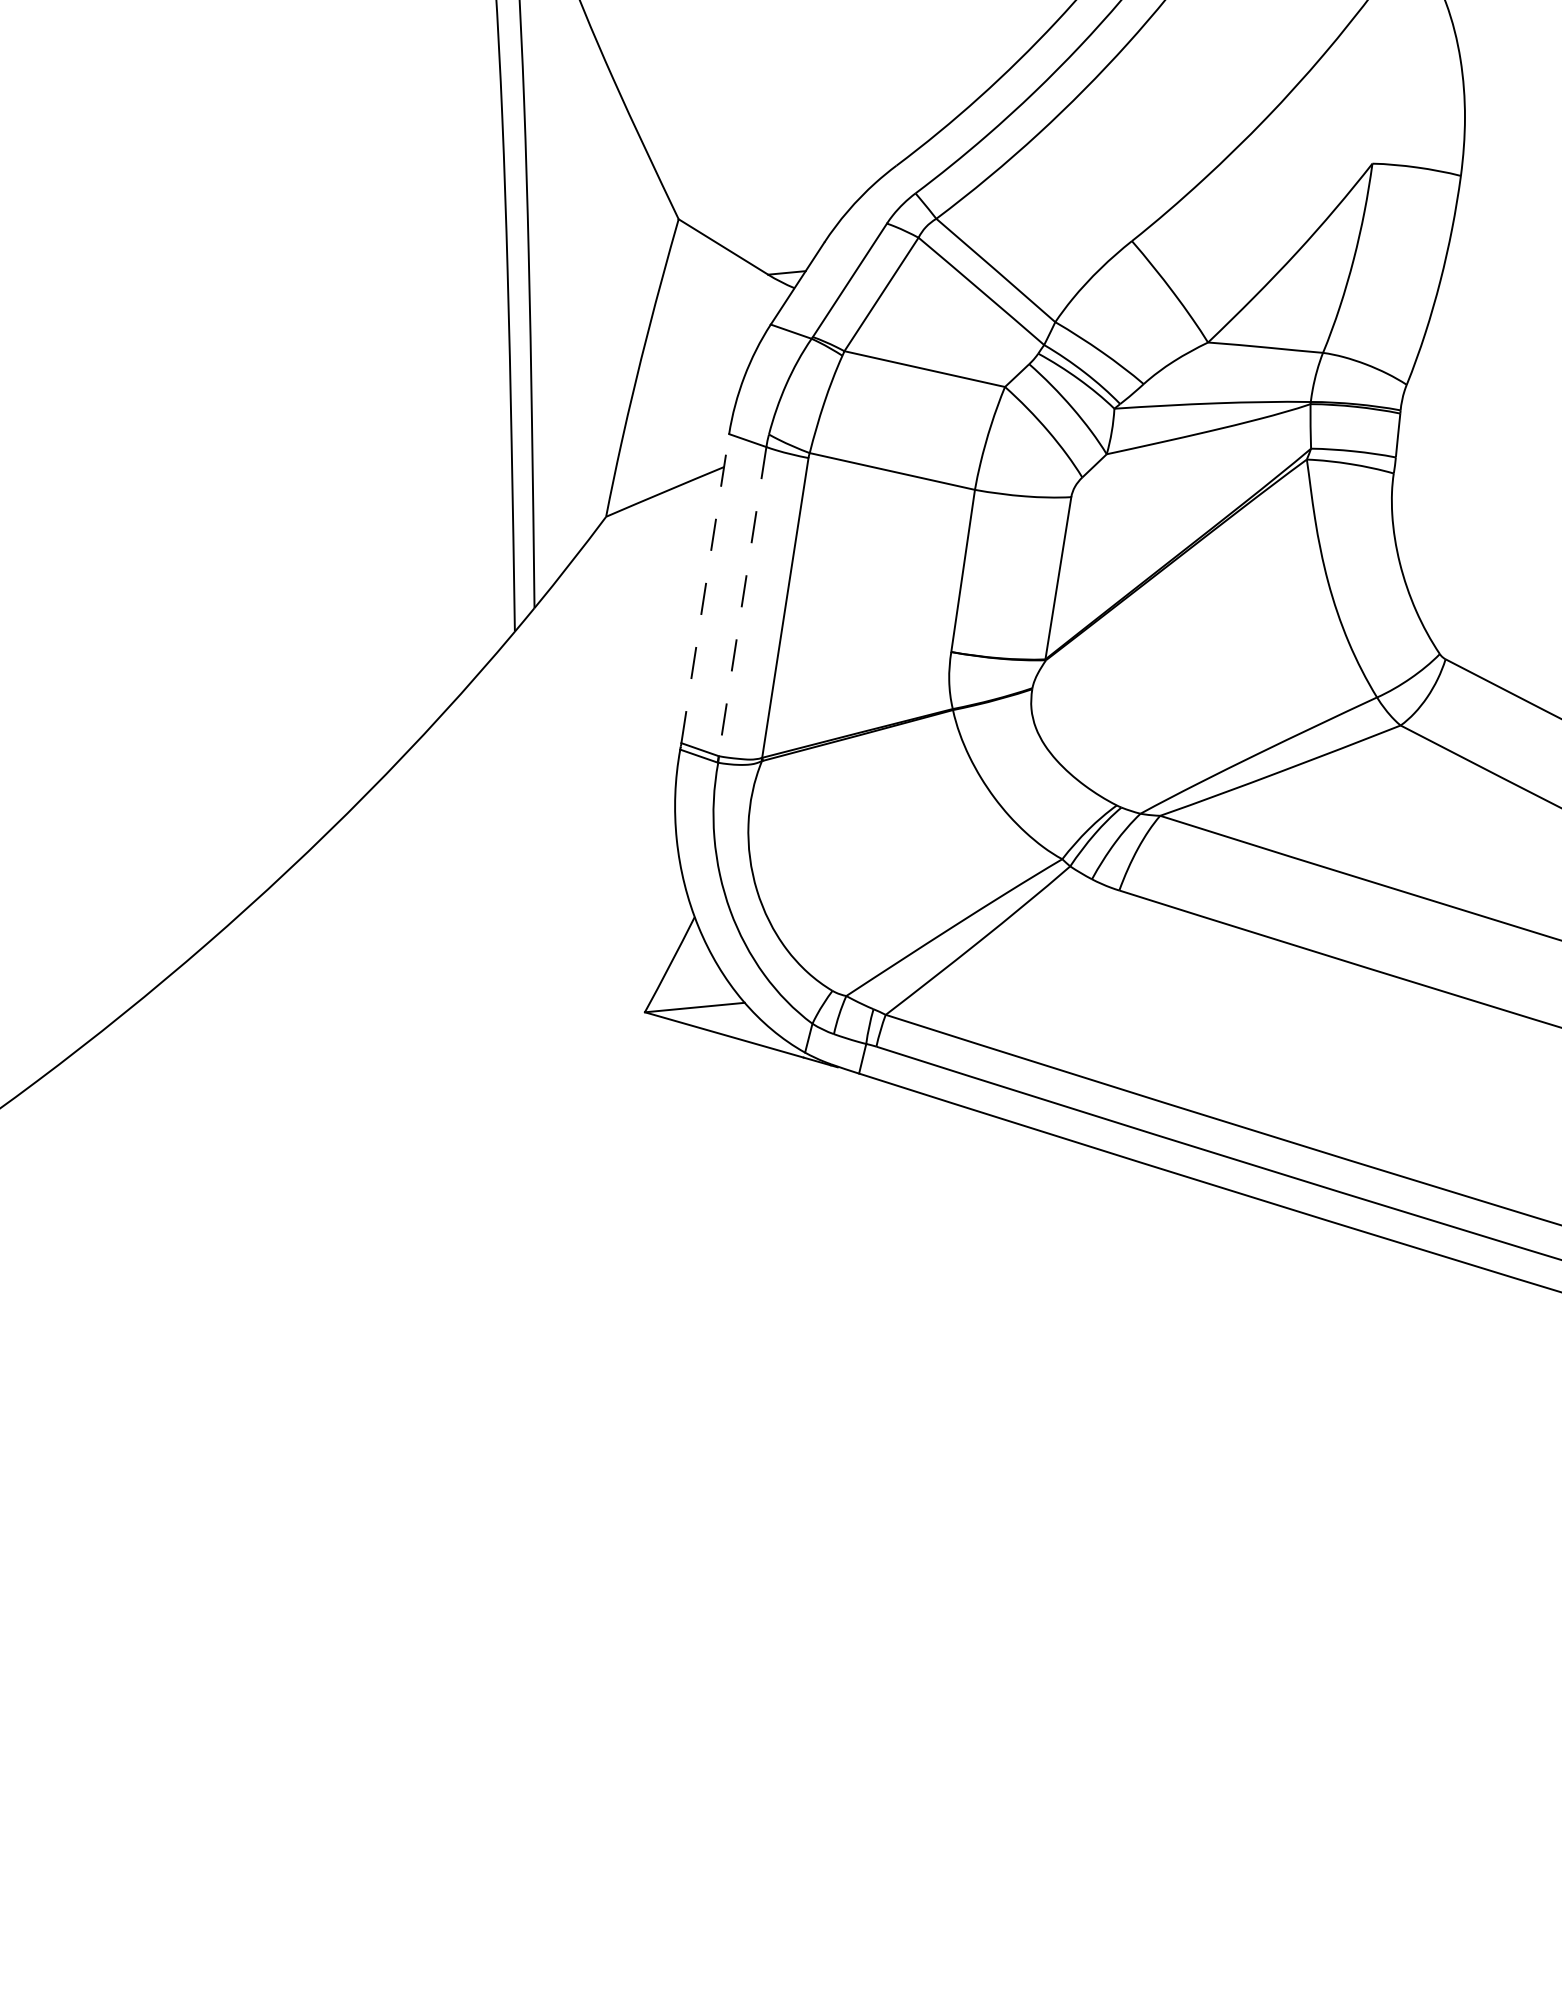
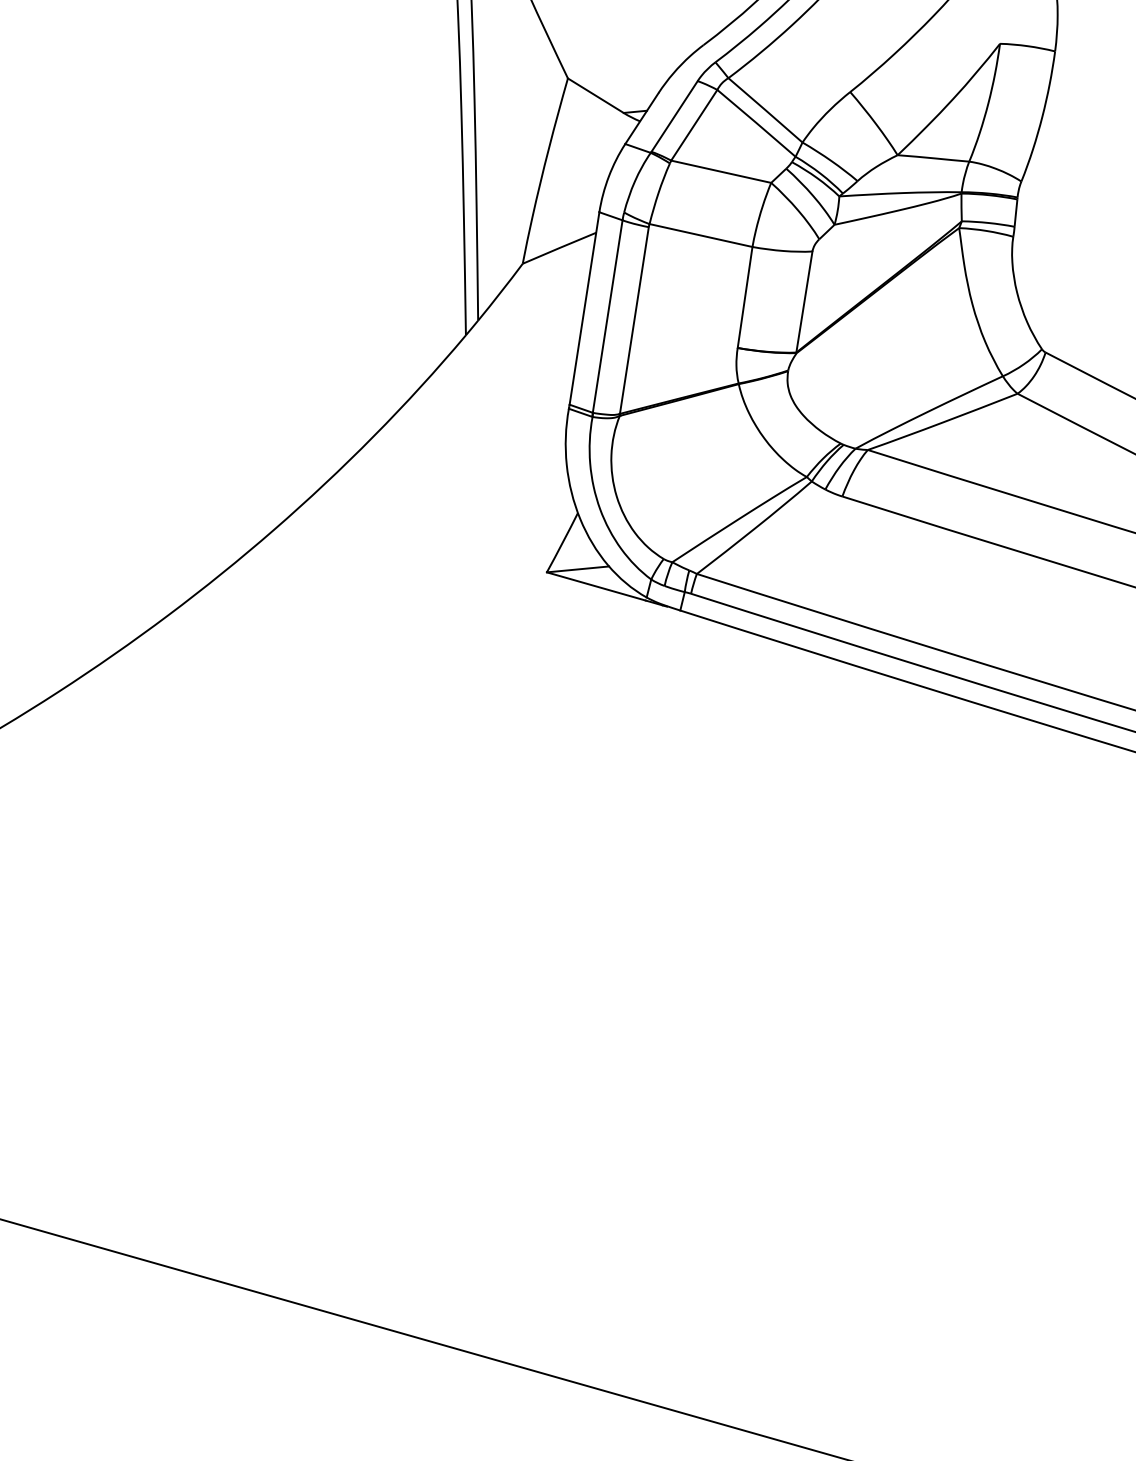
line: (705, 588) -> (584, 308), dashed -> solid
line: (742, 603) -> (607, 317), dashed -> solid

